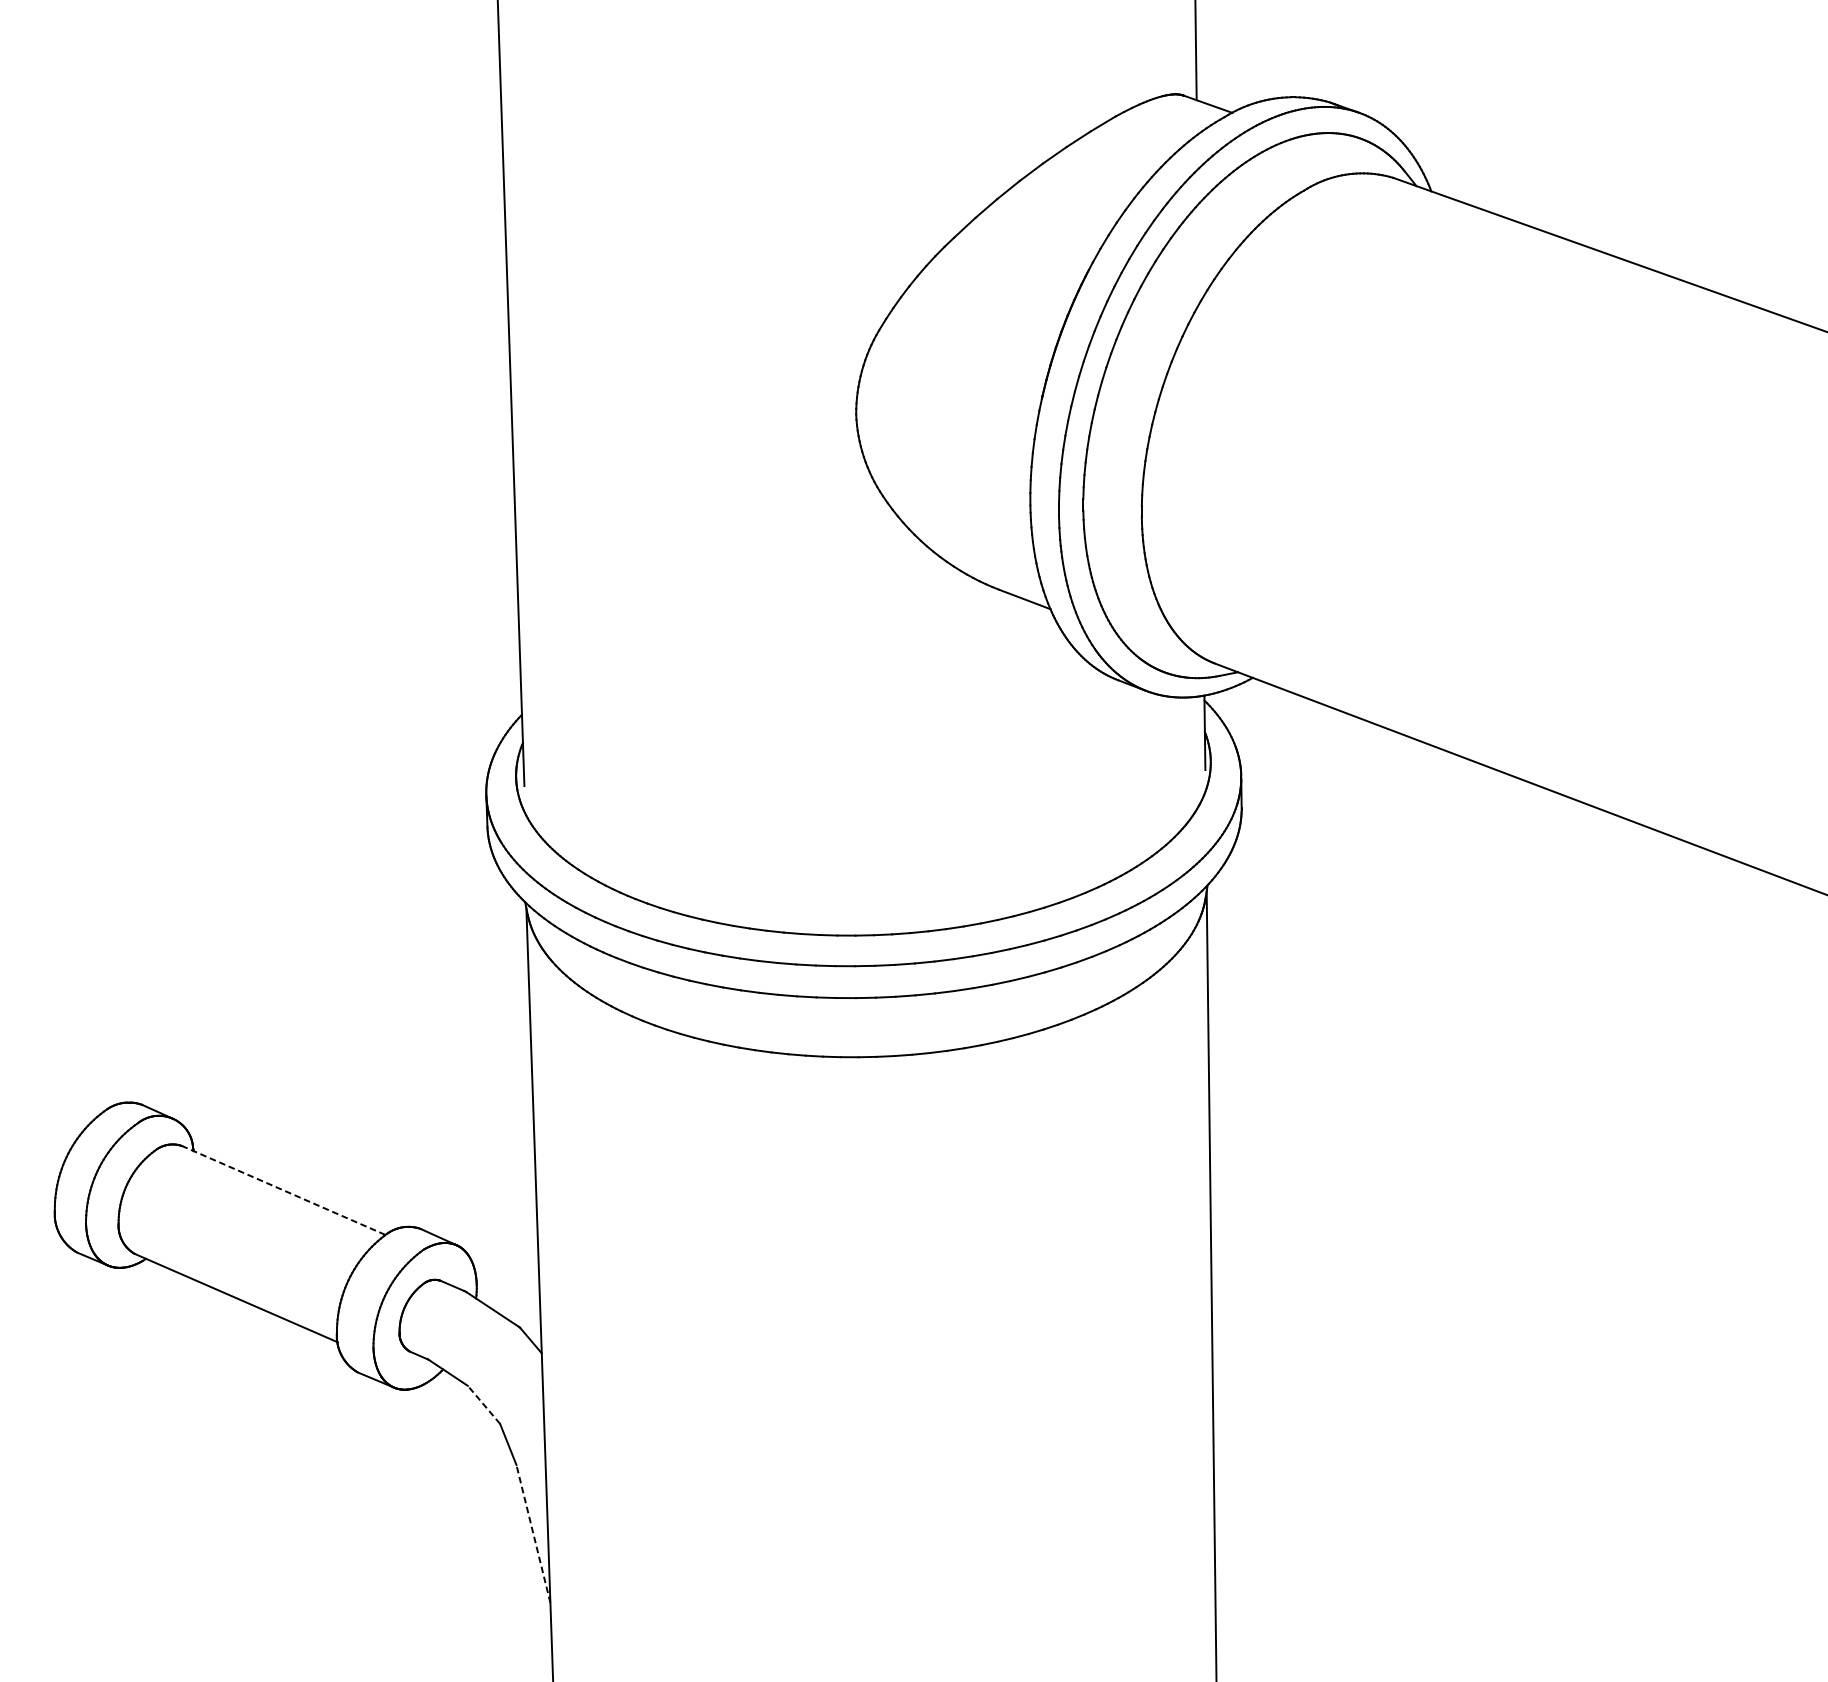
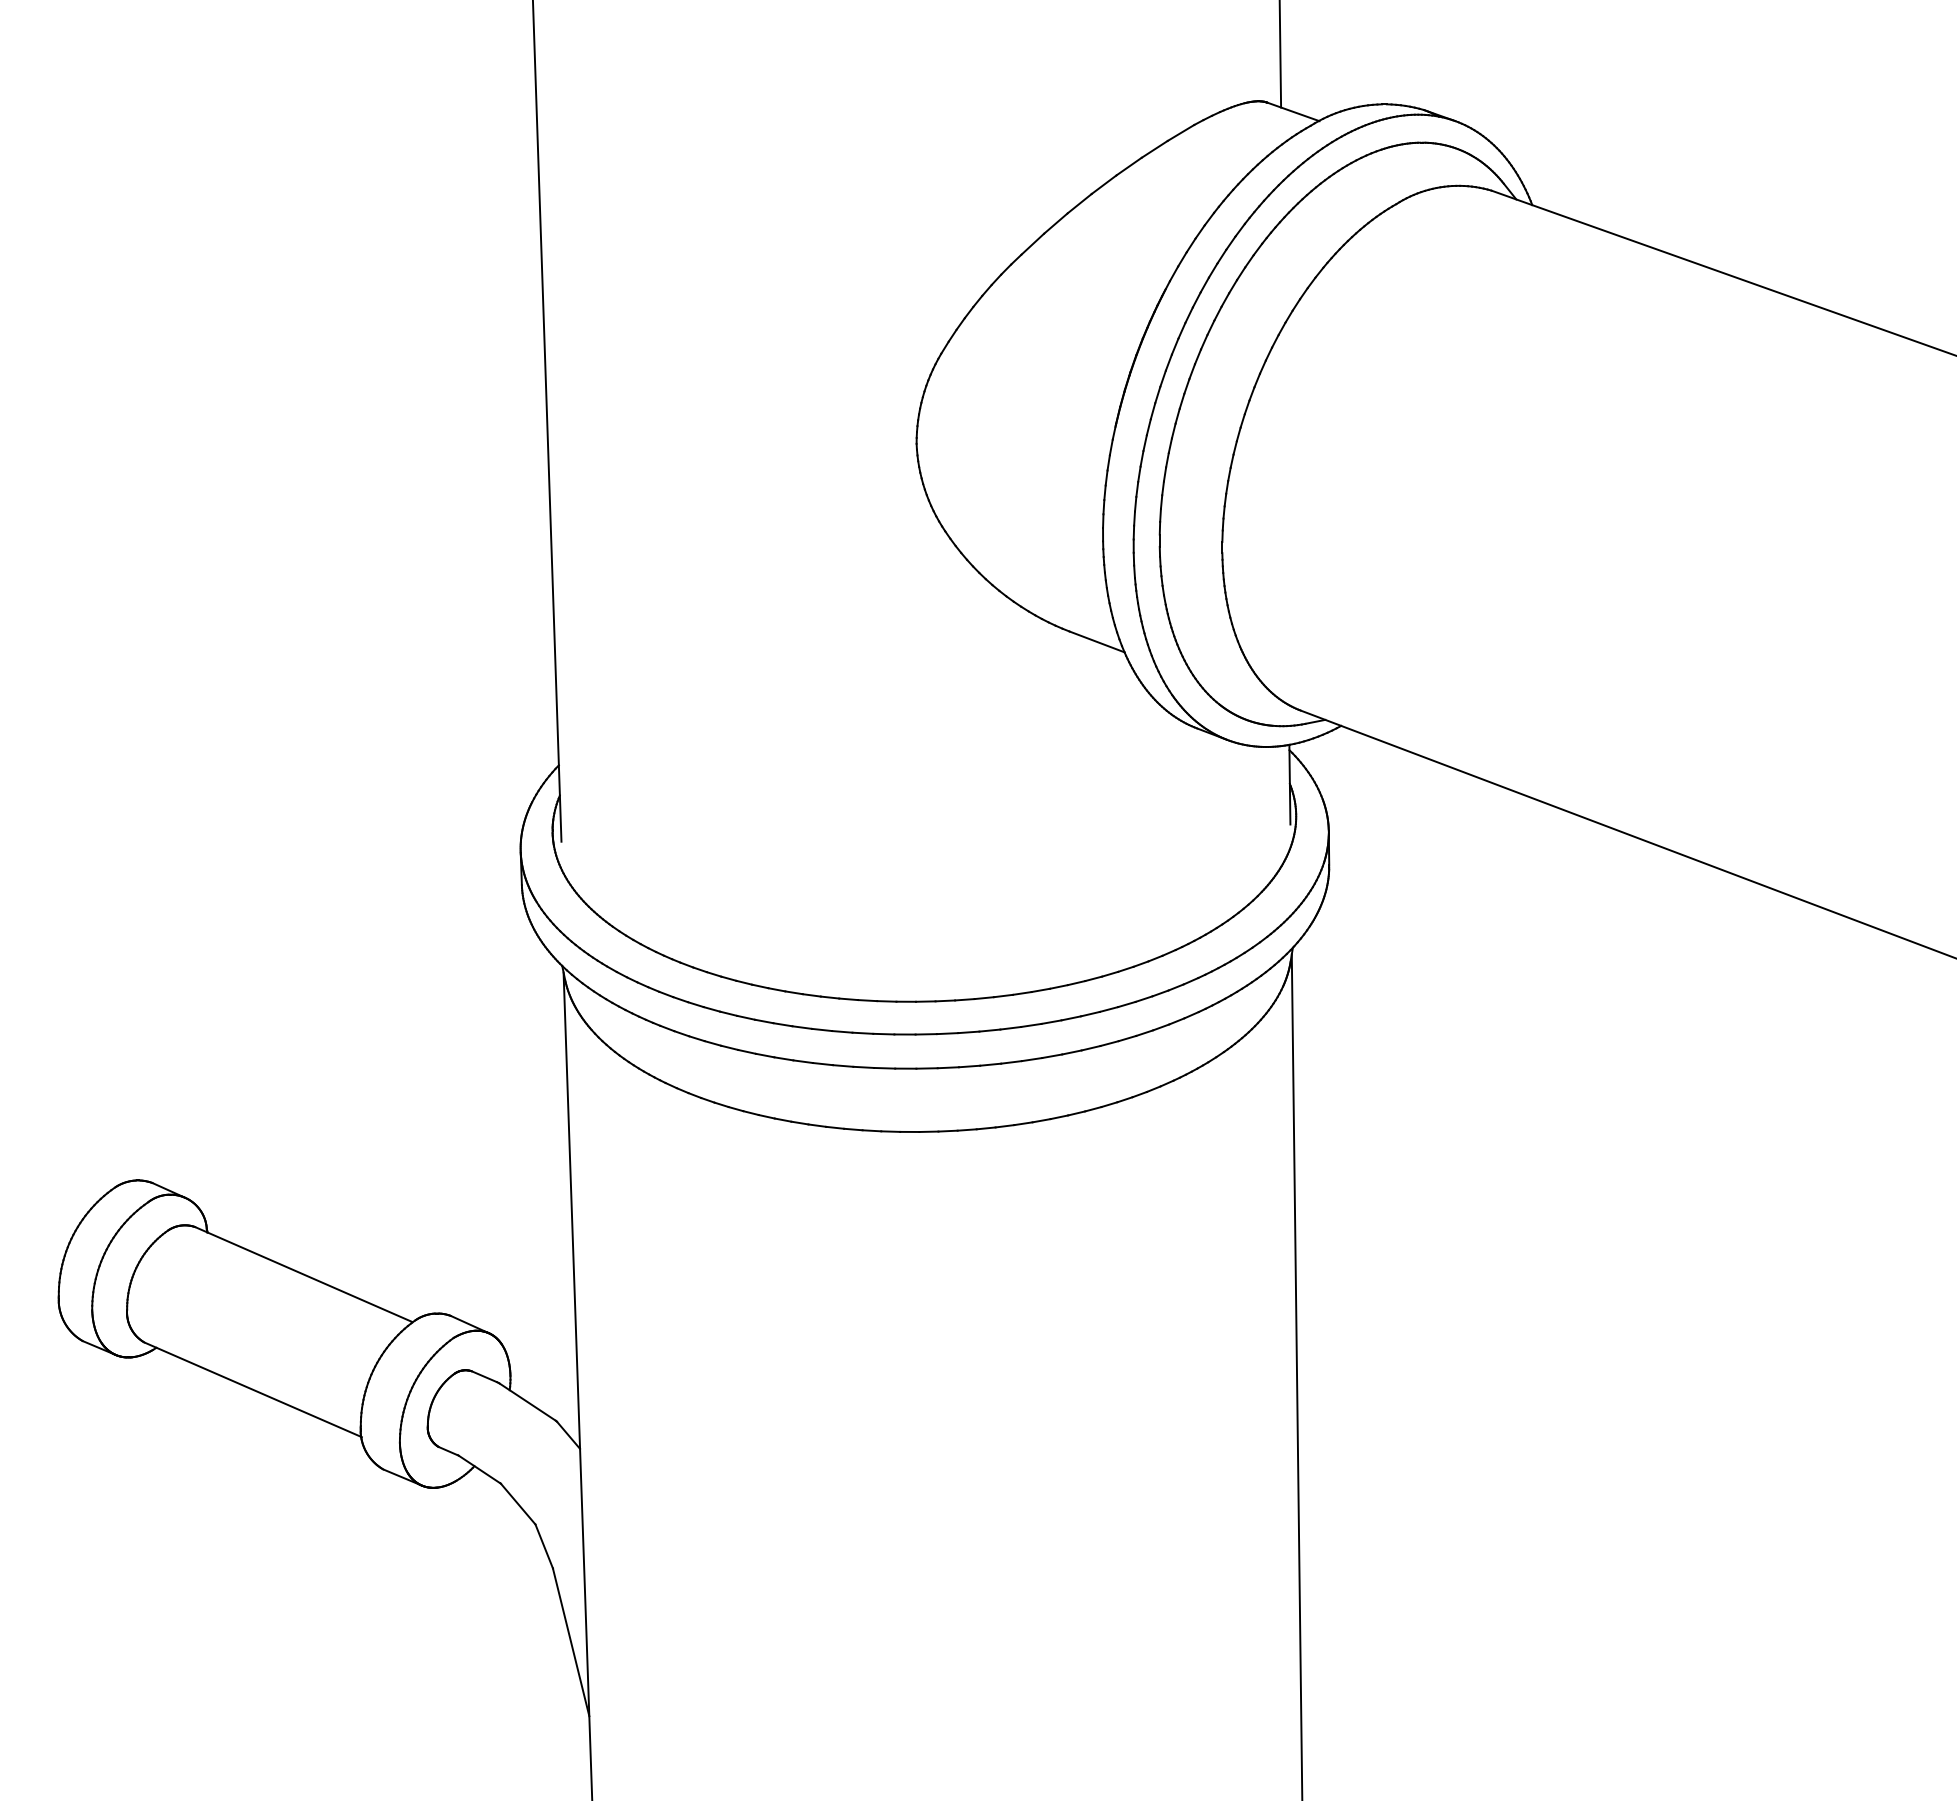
line: (283, 1190) -> (303, 1274), dashed -> solid
line: (483, 1404) -> (517, 1503), dashed -> solid
line: (533, 1533) -> (571, 1641), dashed -> solid

